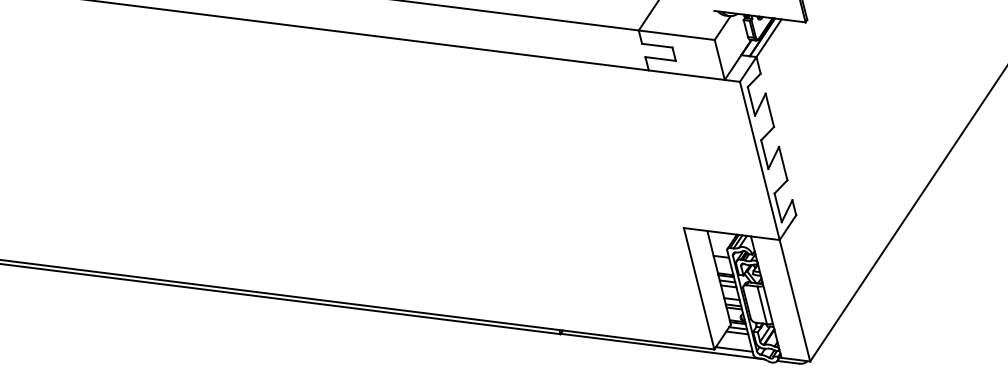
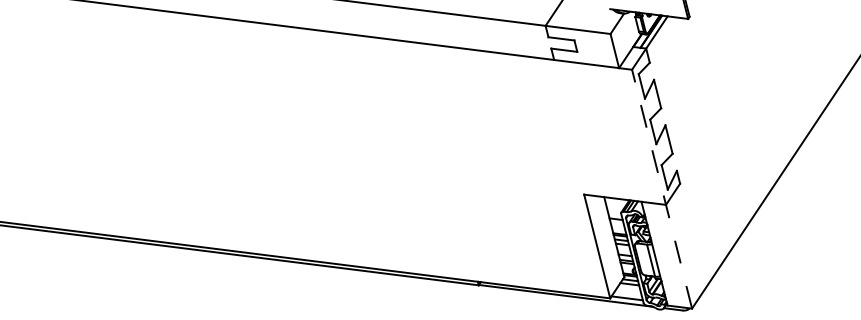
line: (774, 220) -> (661, 188), solid -> dashed

